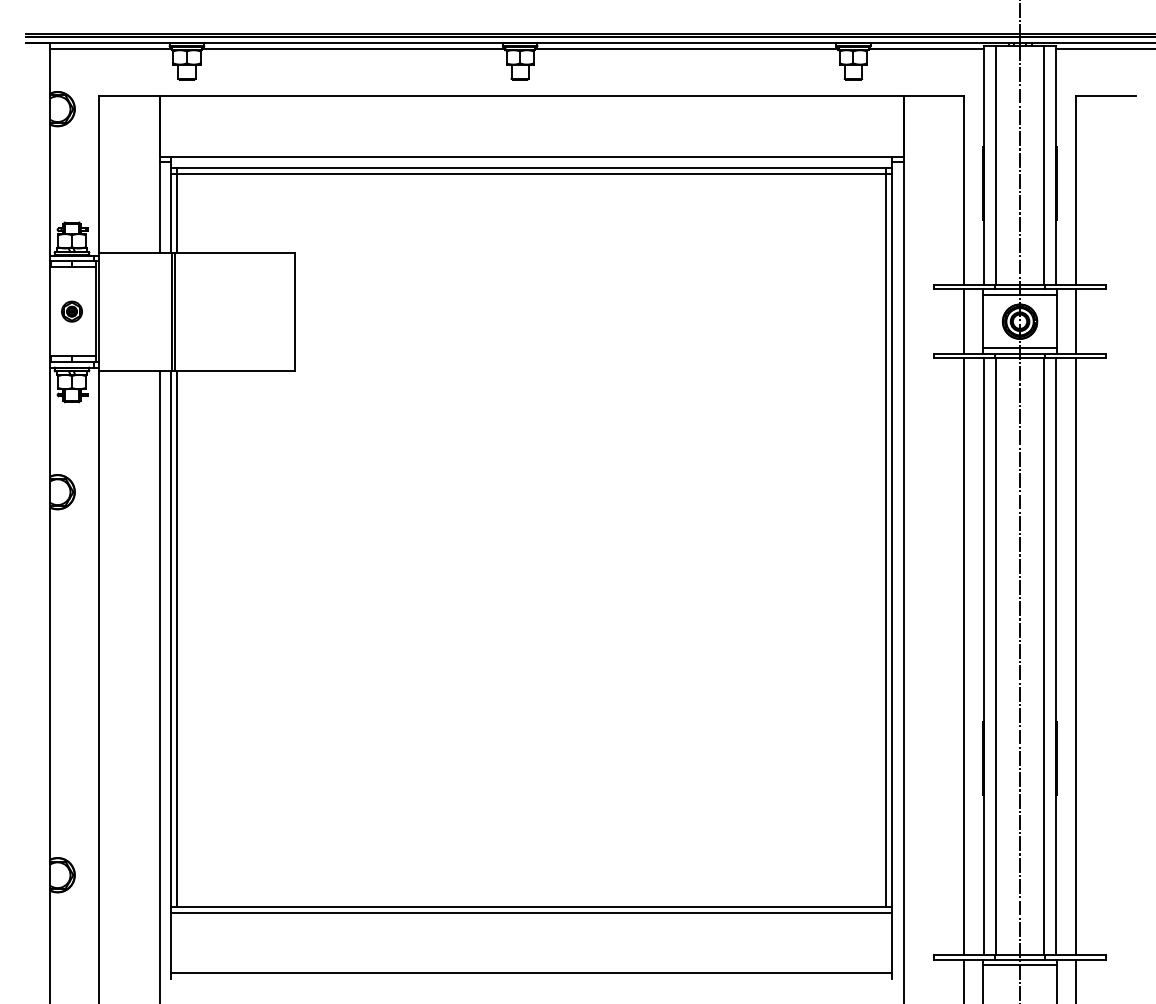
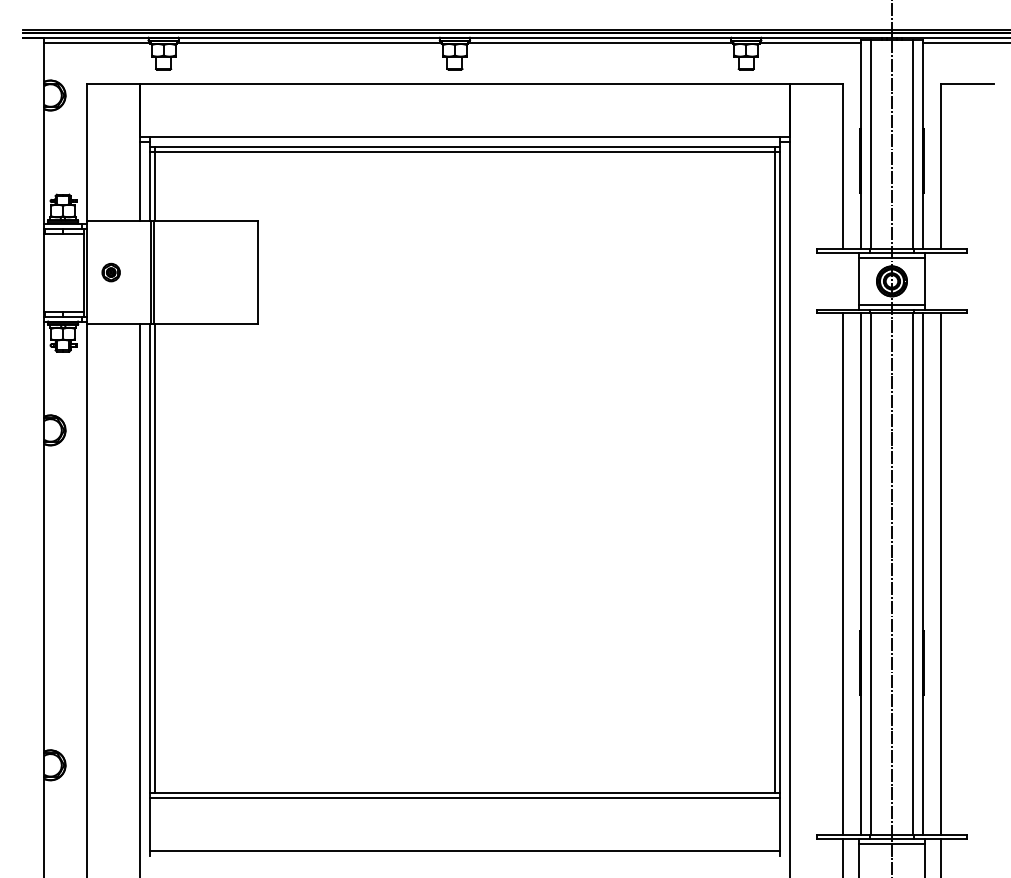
part: (71, 311) -> (110, 272), moved
line: (964, 321) -> (843, 281), removed
line: (1076, 321) -> (941, 281), removed

